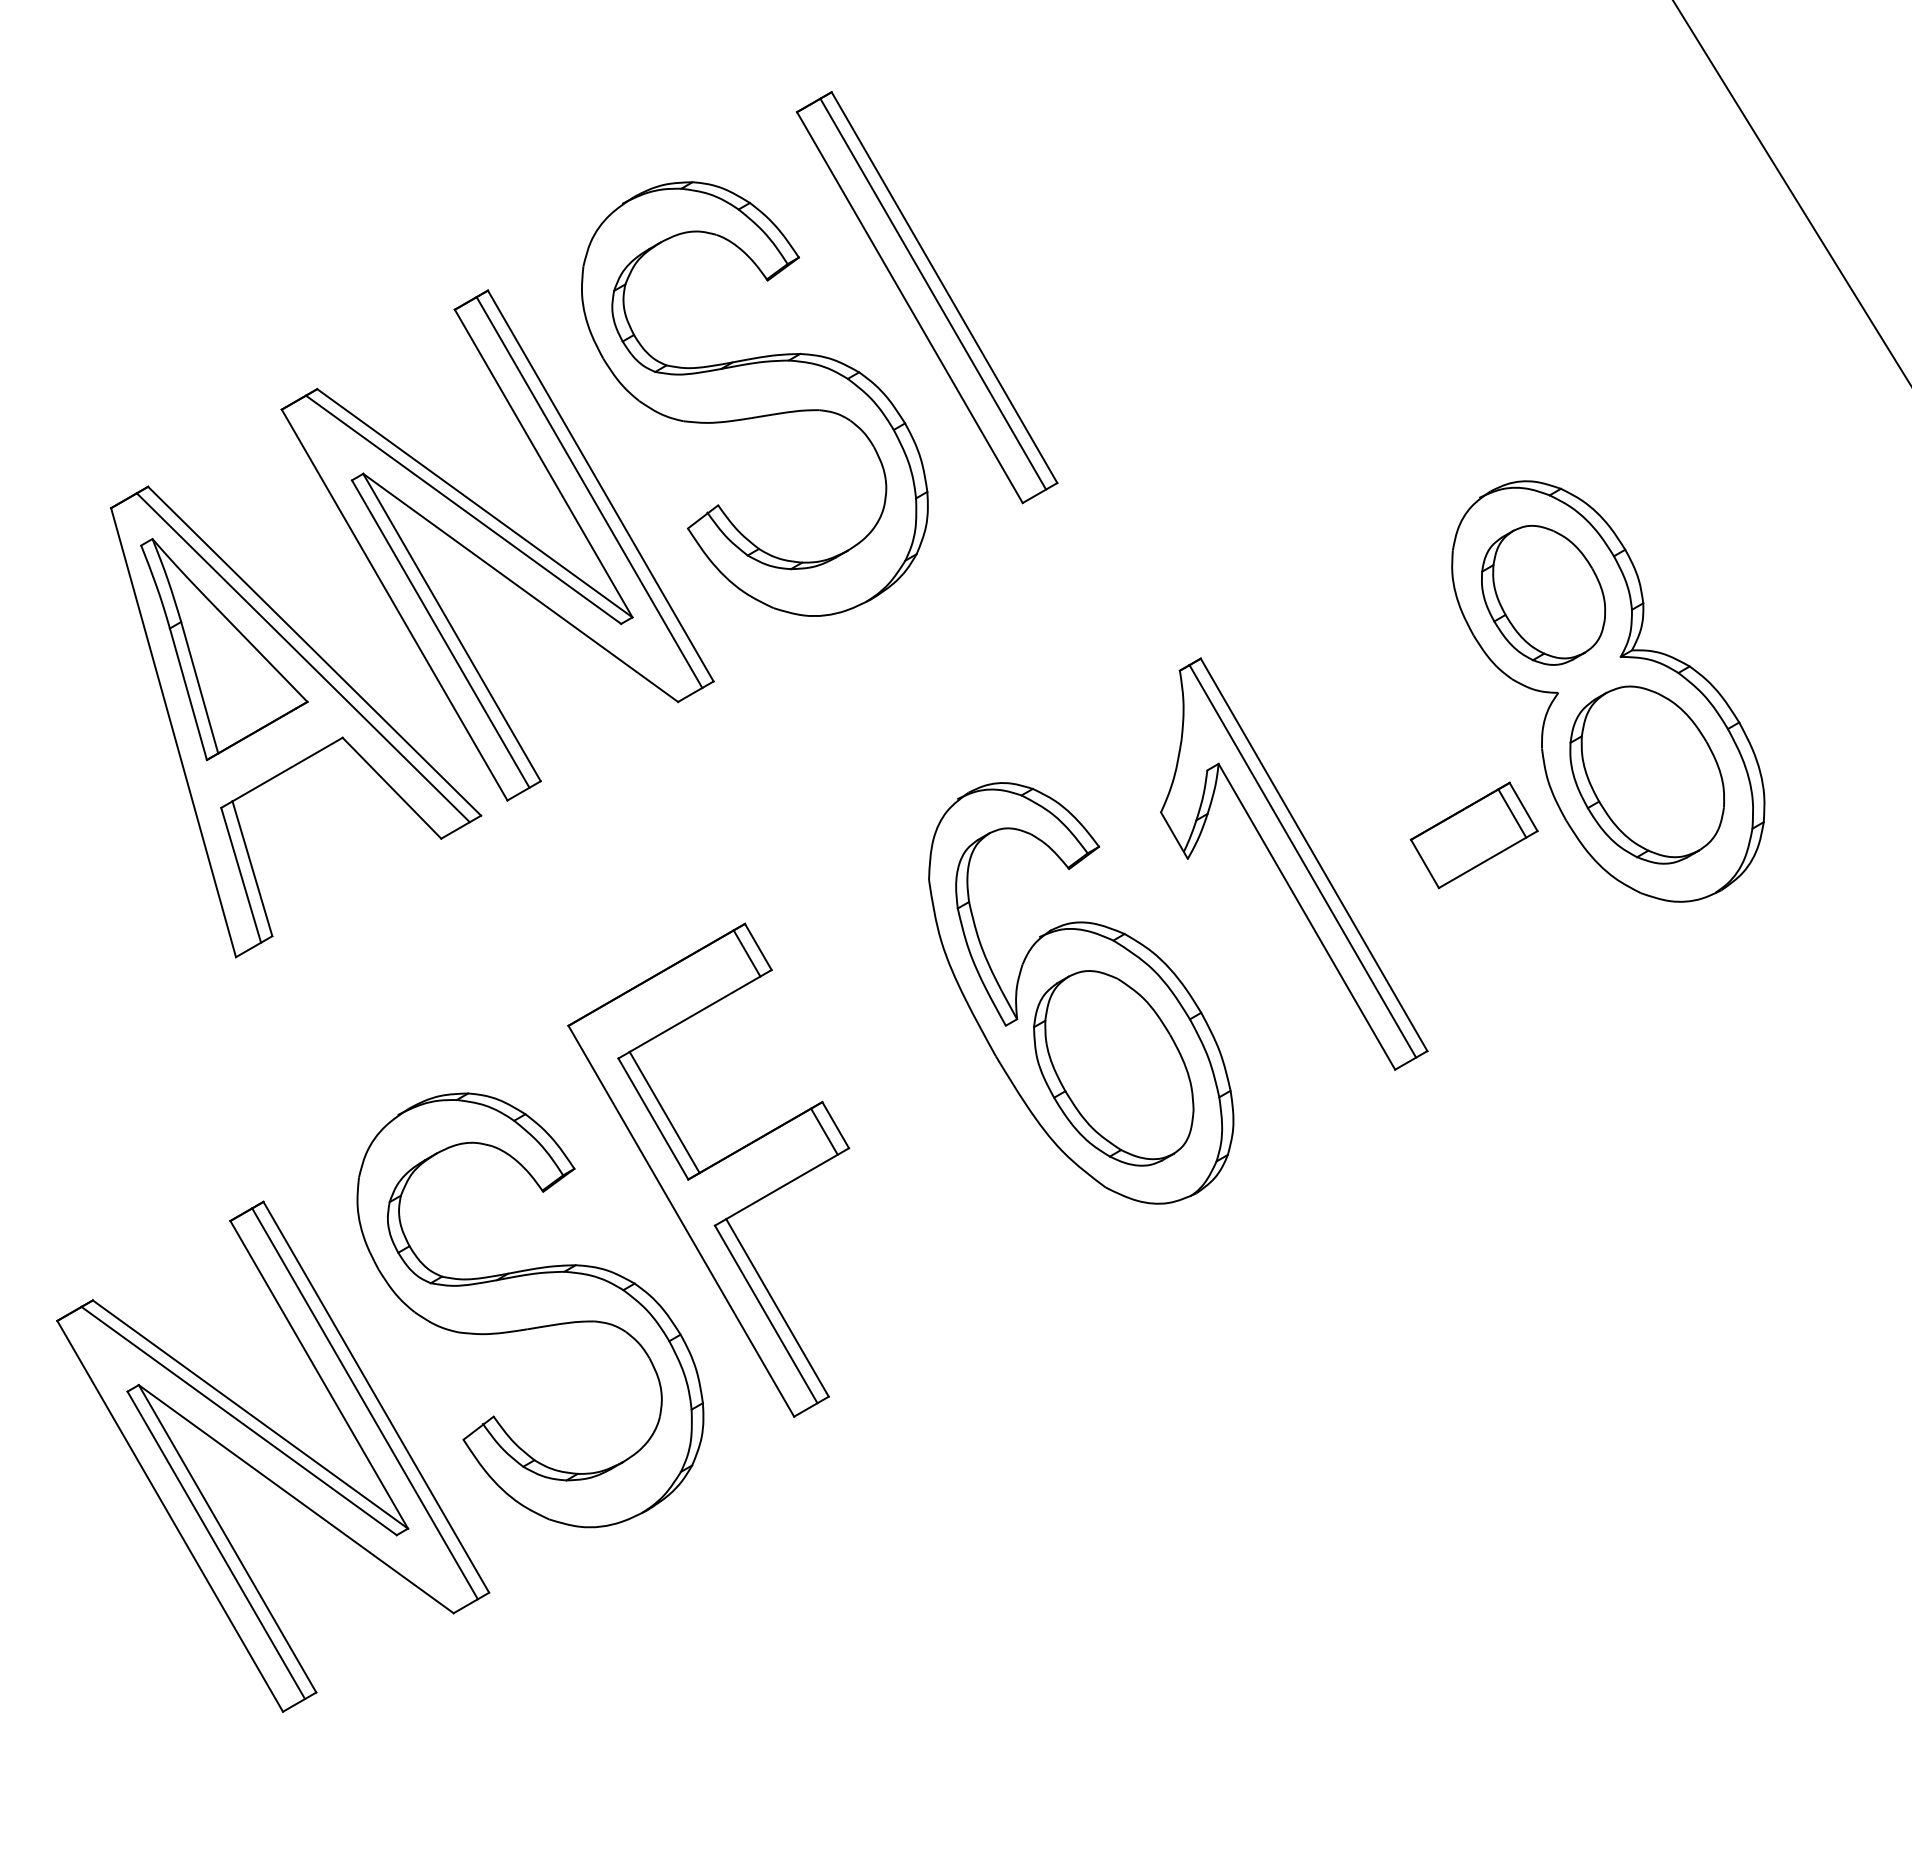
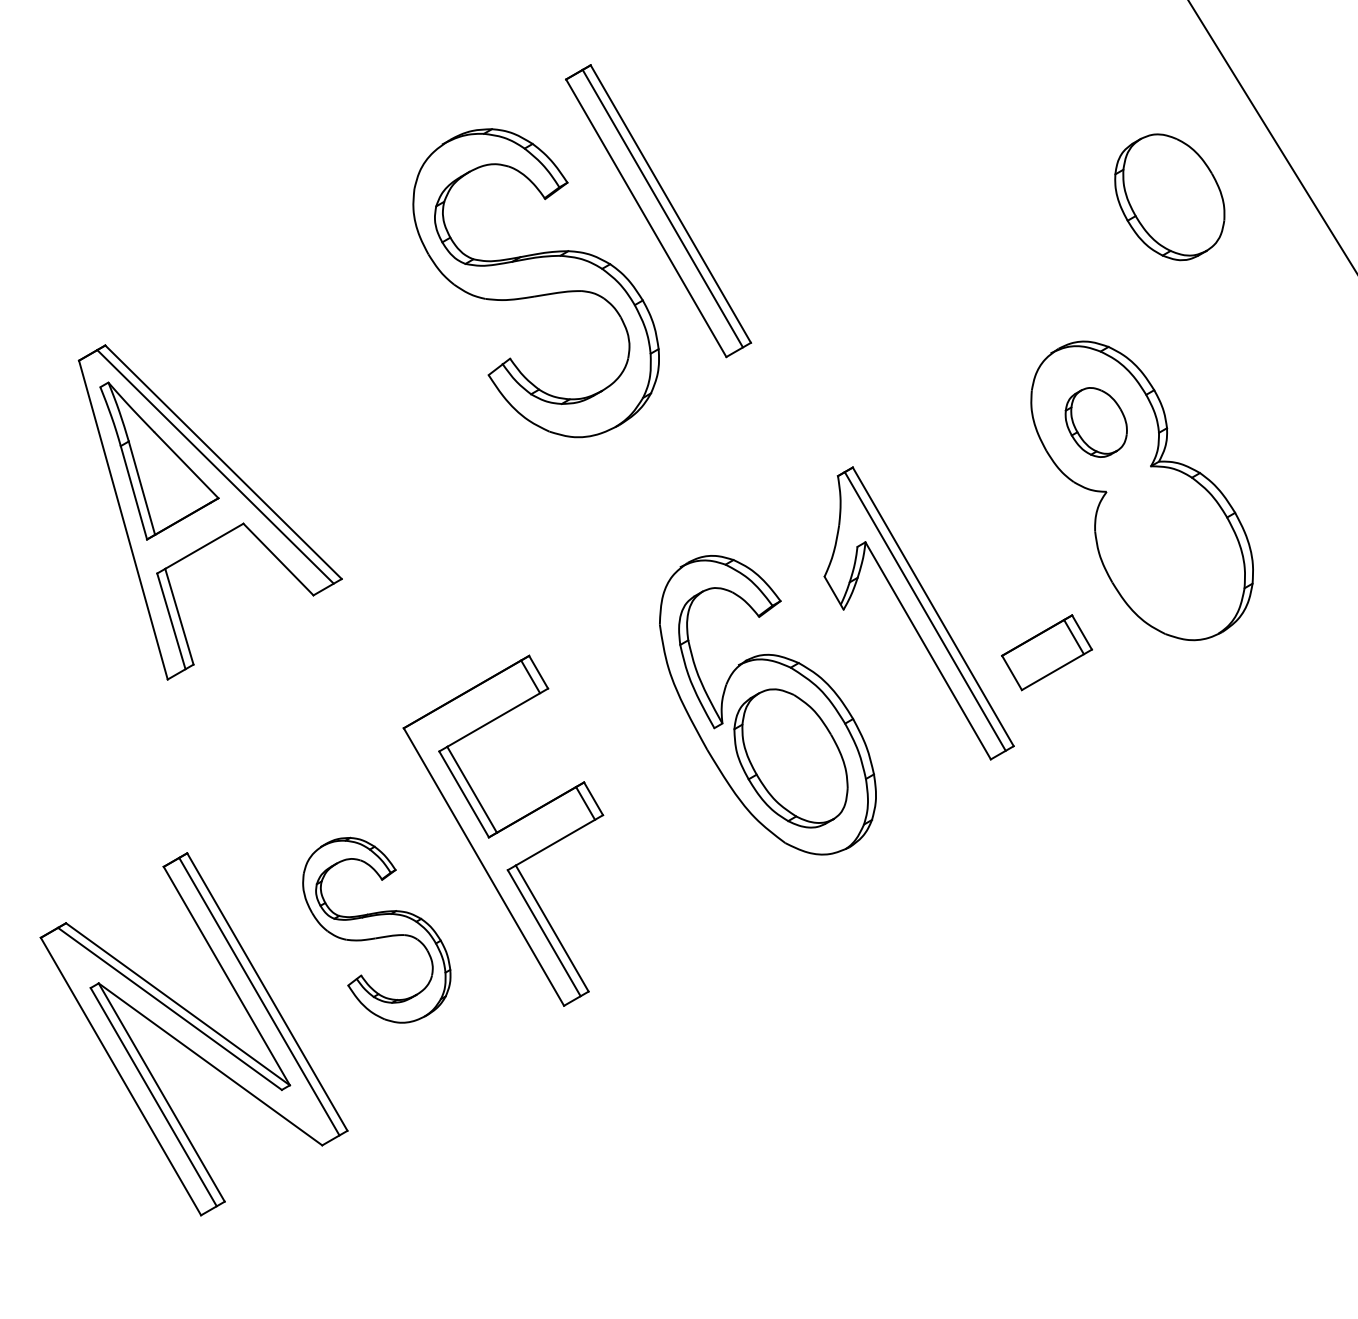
part: (497, 545) -> (353, 387), removed
part: (1543, 594) -> (1096, 421), size x0.7
part: (1646, 774) -> (1169, 196), moved
part: (1473, 835) -> (1046, 652), moved
part: (530, 1310) -> (376, 930), size x0.6

